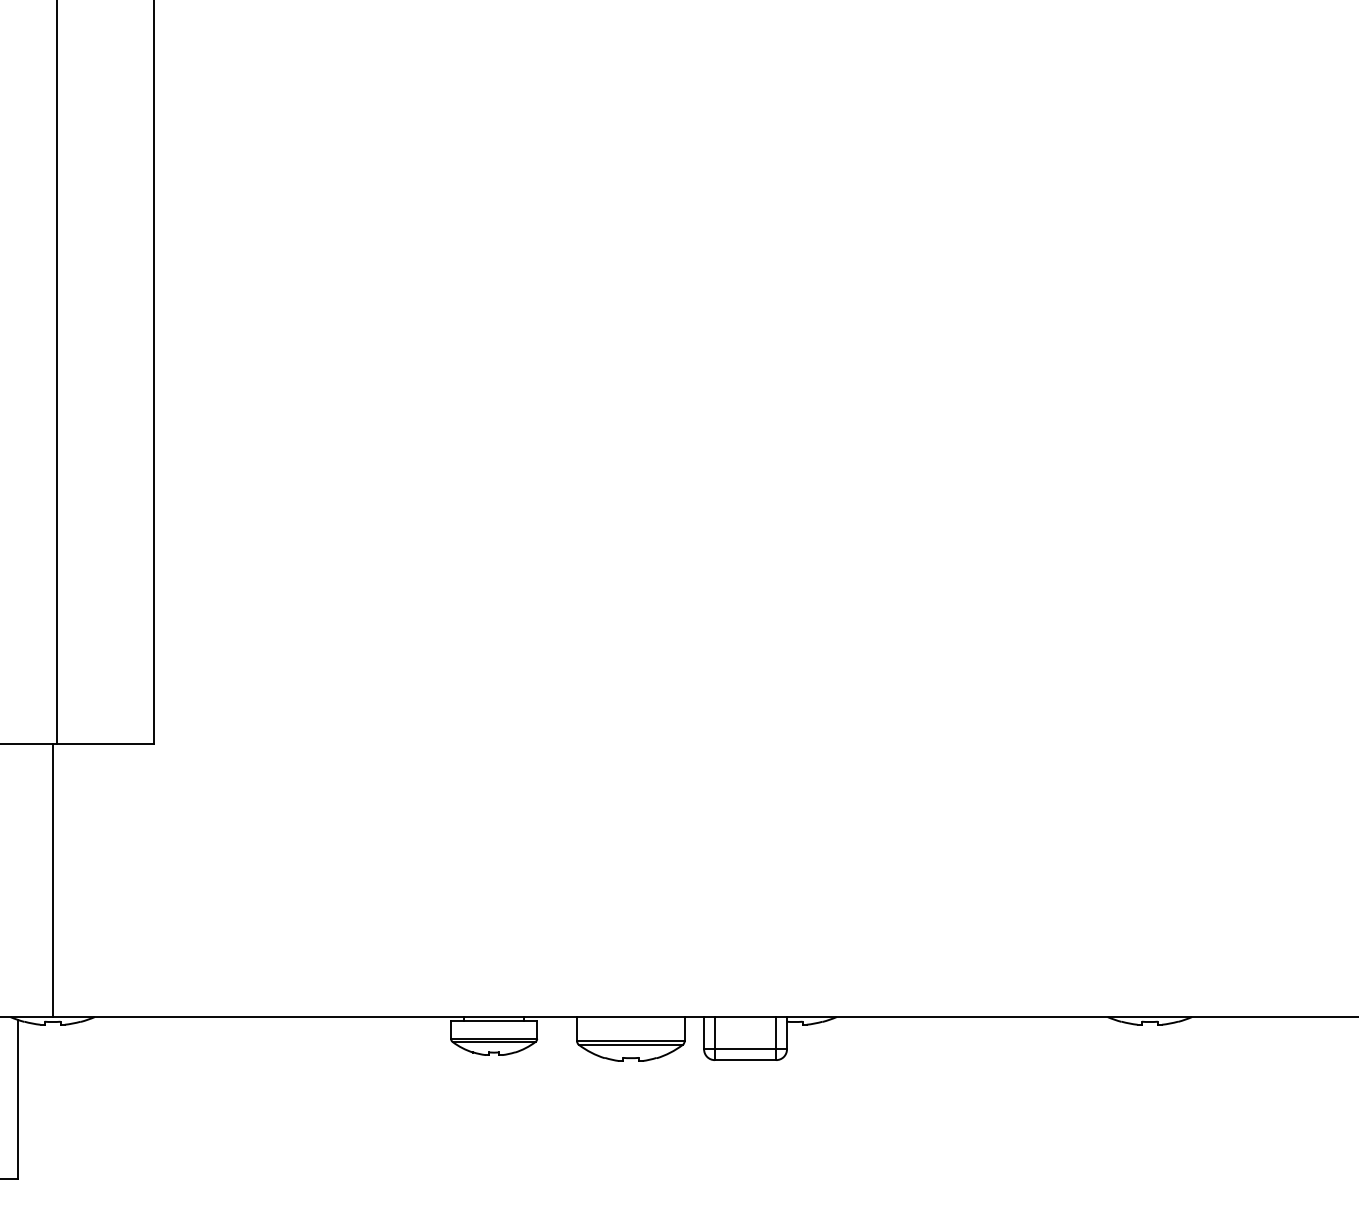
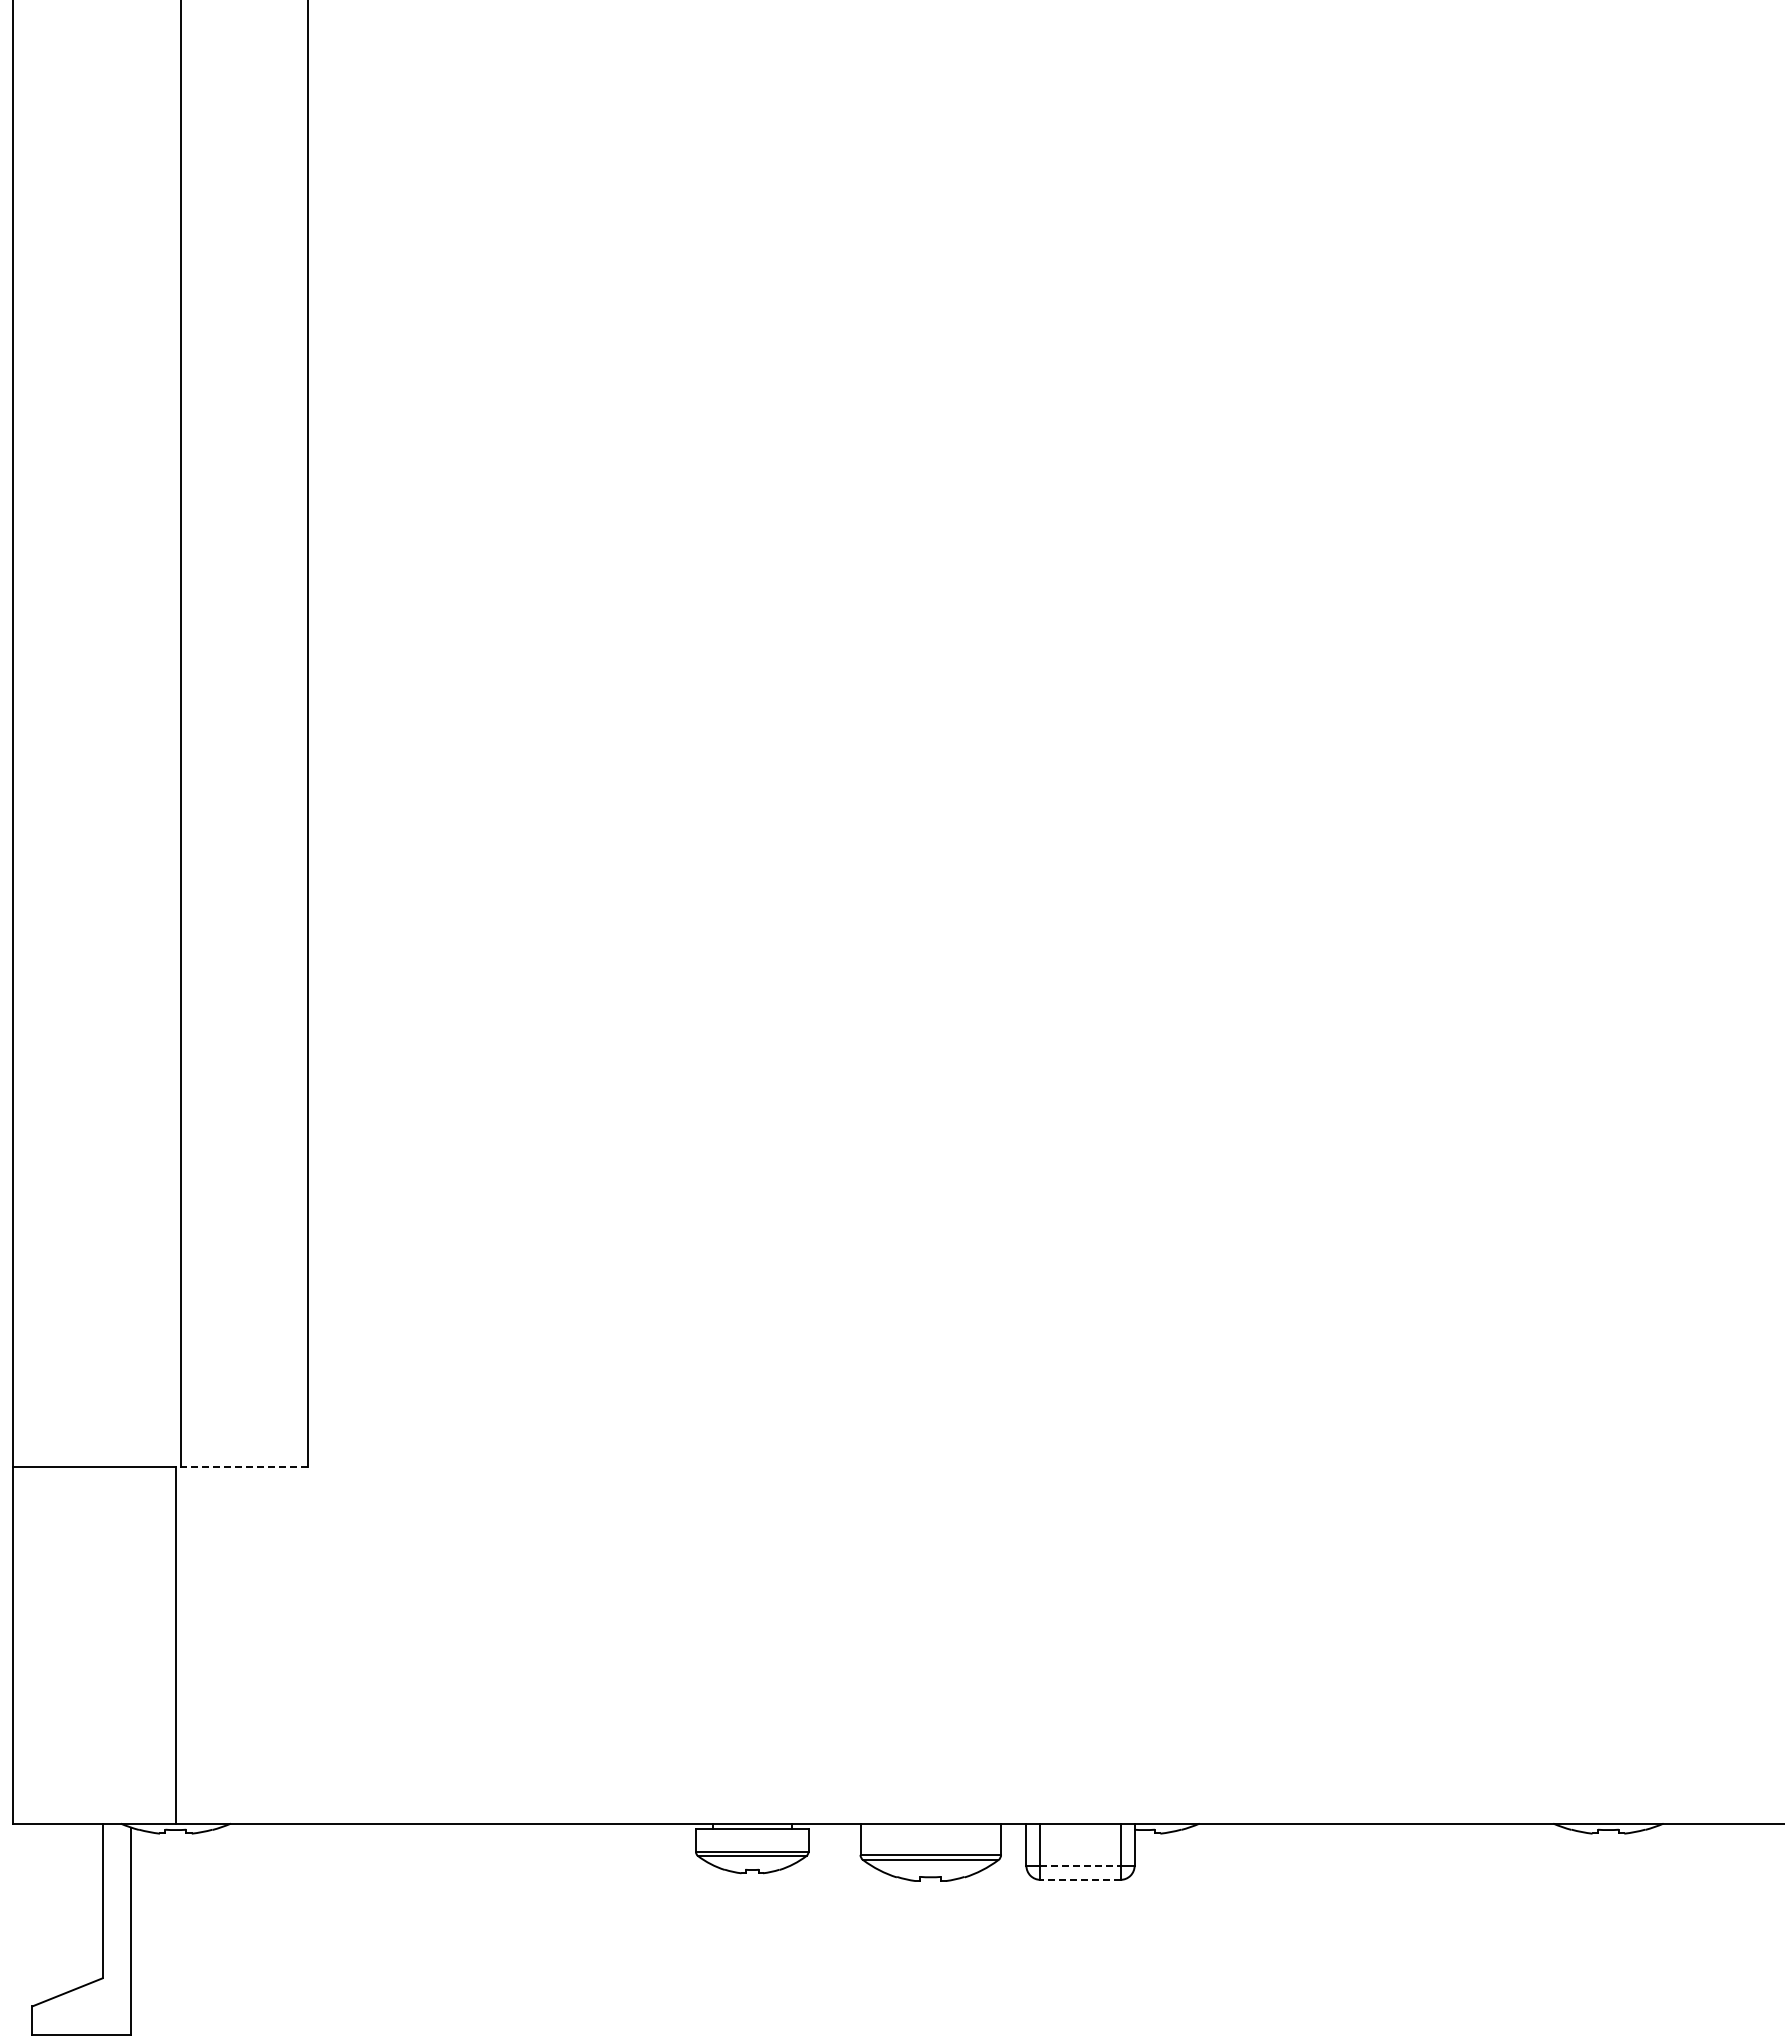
line: (102, 743) -> (241, 1466), solid -> dashed
line: (746, 1049) -> (1081, 1865), solid -> dashed
line: (745, 1059) -> (1080, 1879), solid -> dashed

